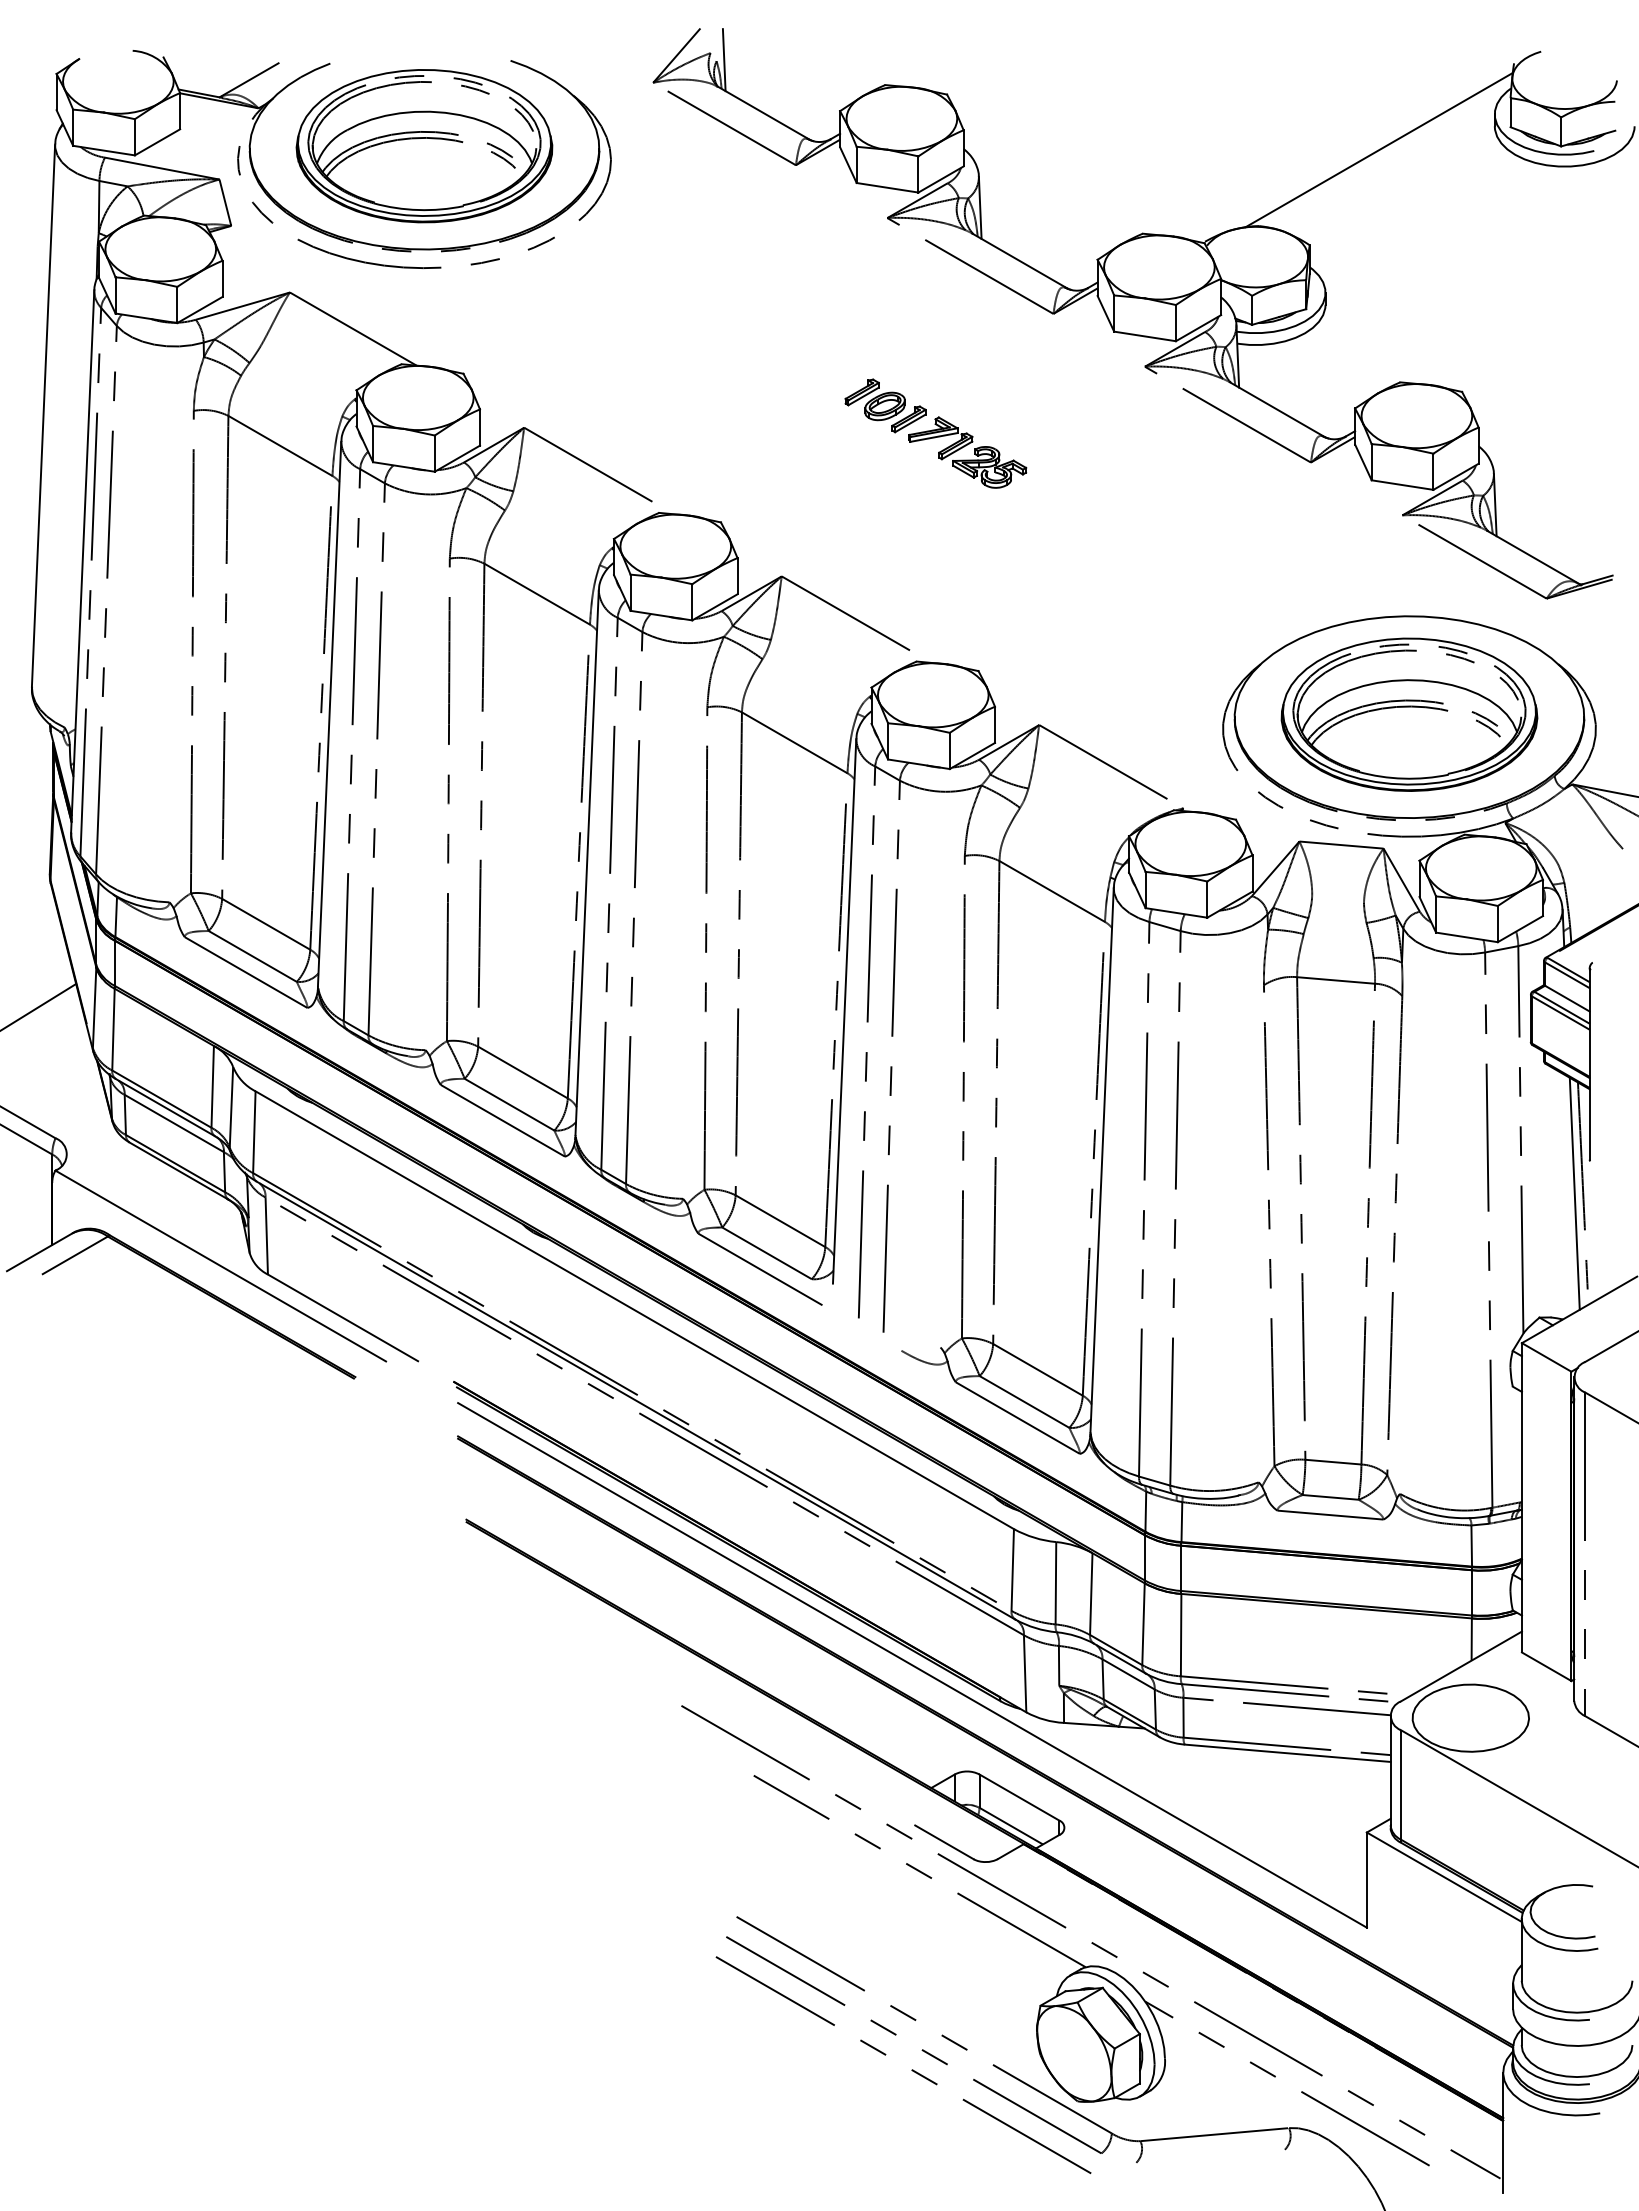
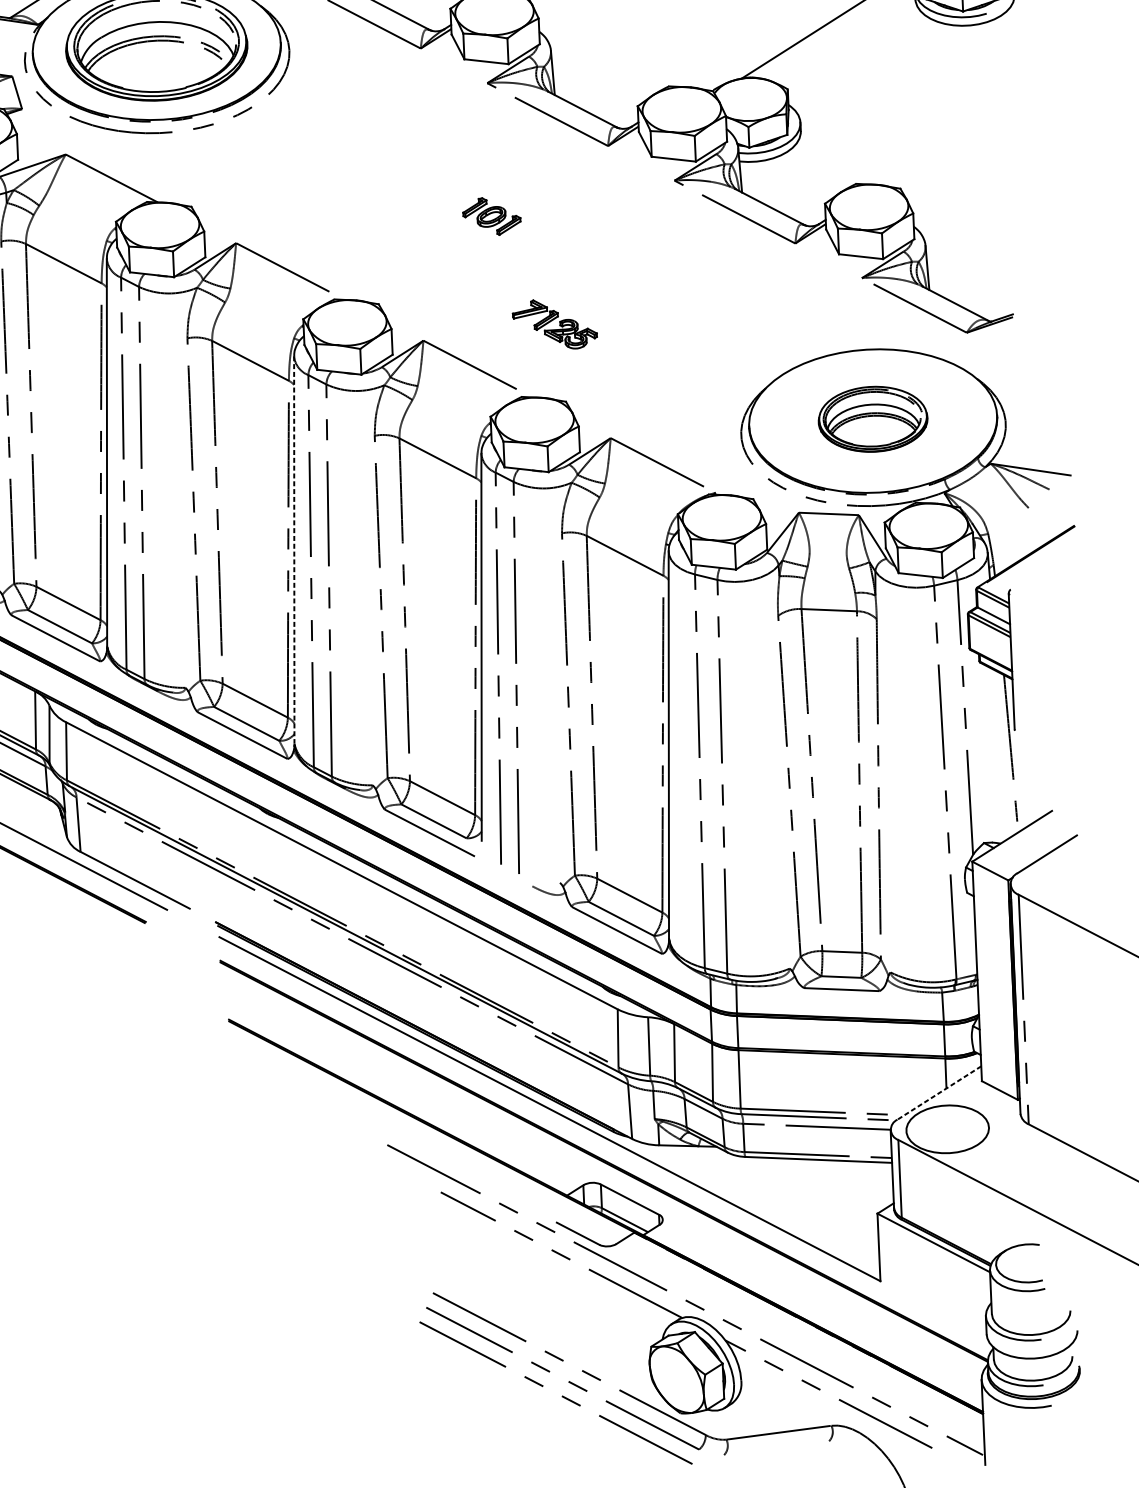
part: (967, 452) -> (554, 324), moved
part: (1409, 714) -> (873, 419), size x0.6
line: (587, 862) -> (294, 549), solid -> dashed
line: (1574, 1193) -> (1004, 753), removed
line: (1461, 1666) -> (939, 1092), solid -> dashed

